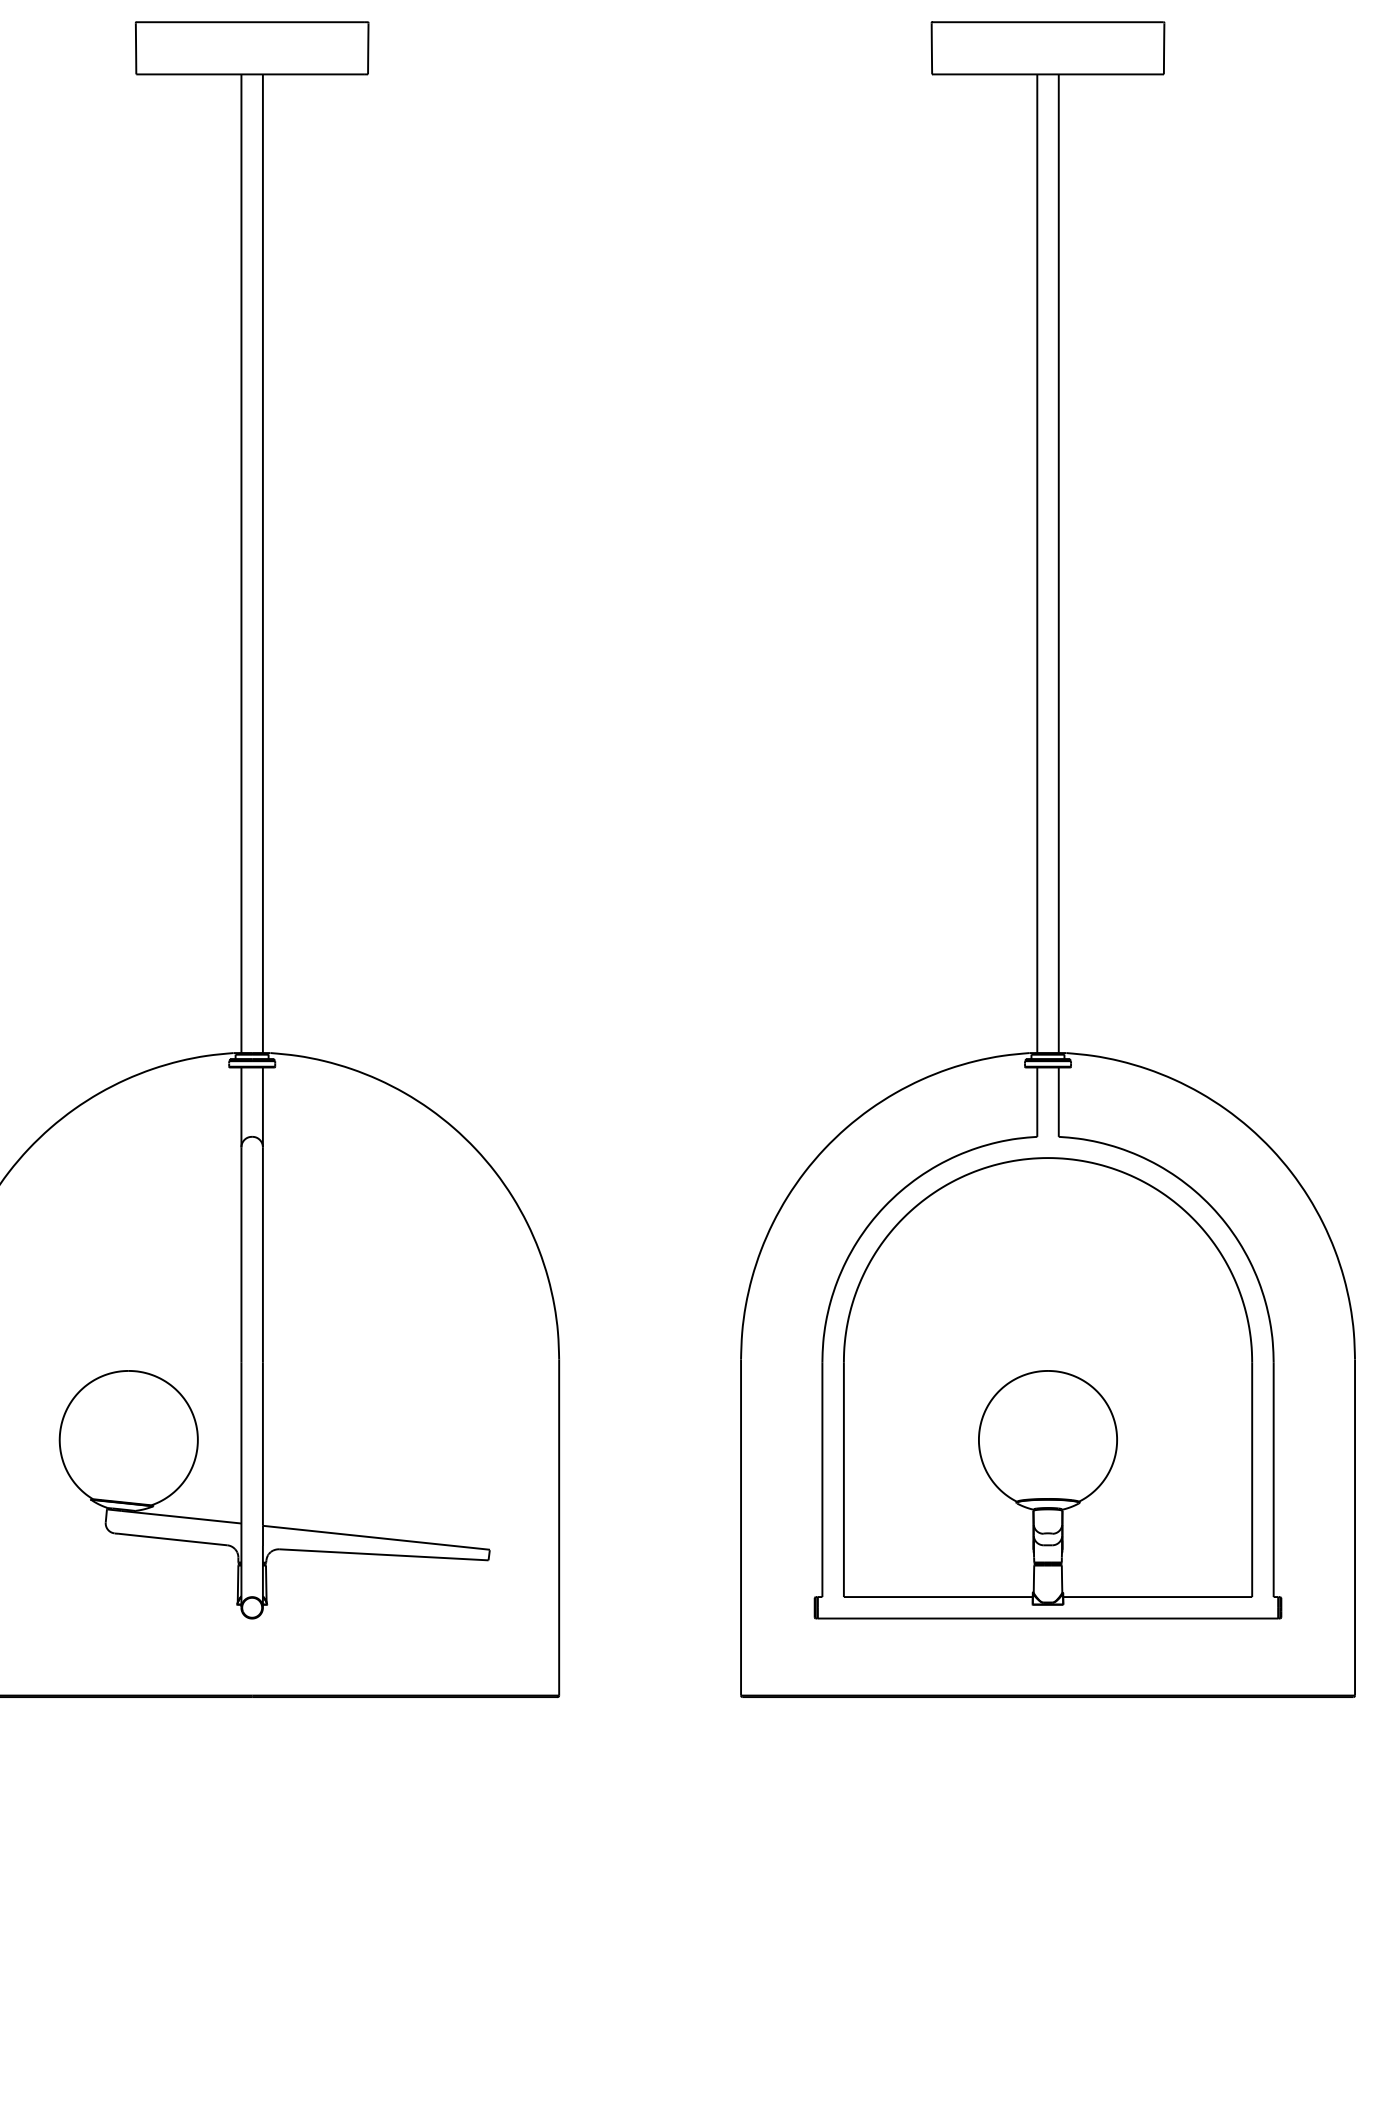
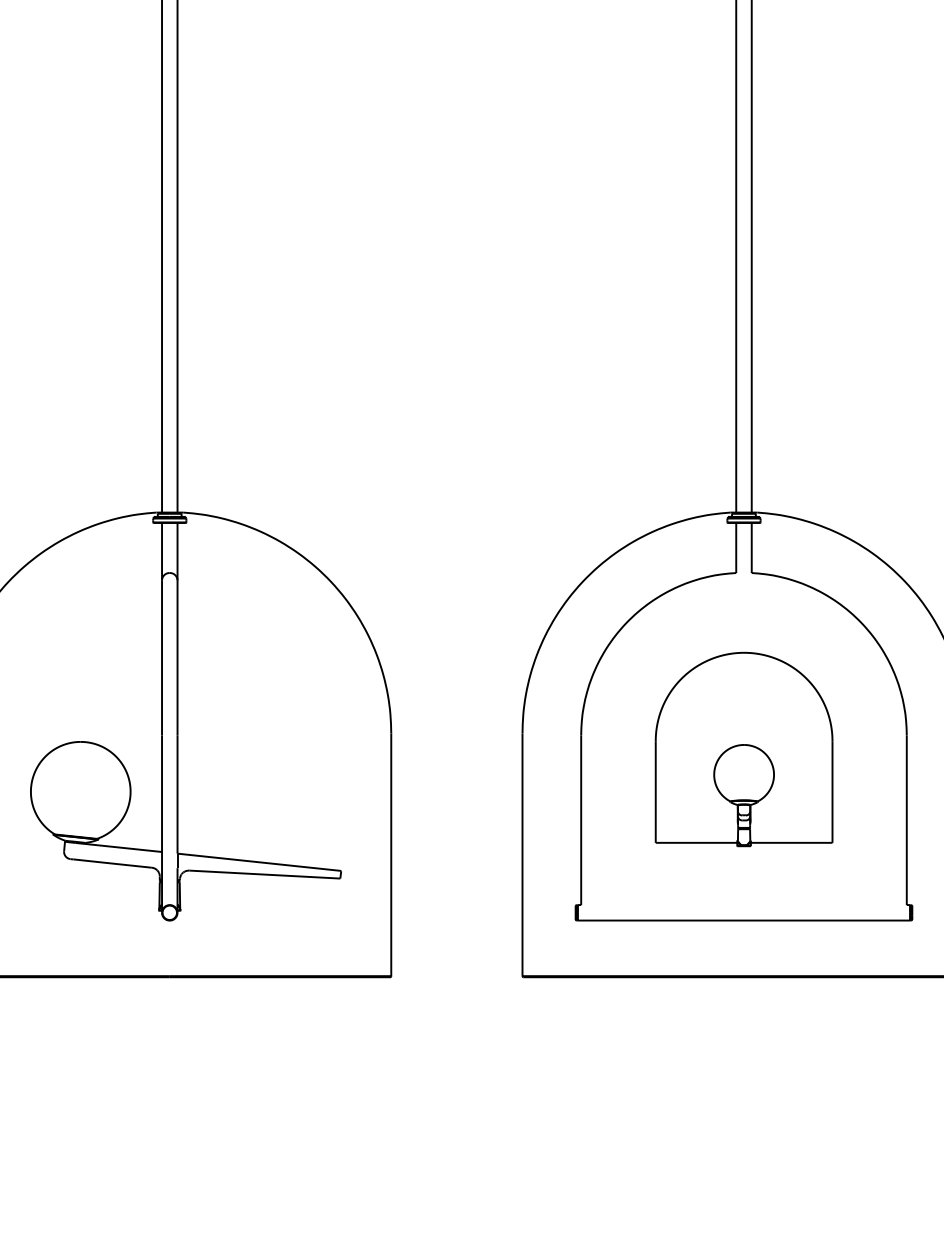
part: (1048, 1381) -> (744, 749), size x0.6

